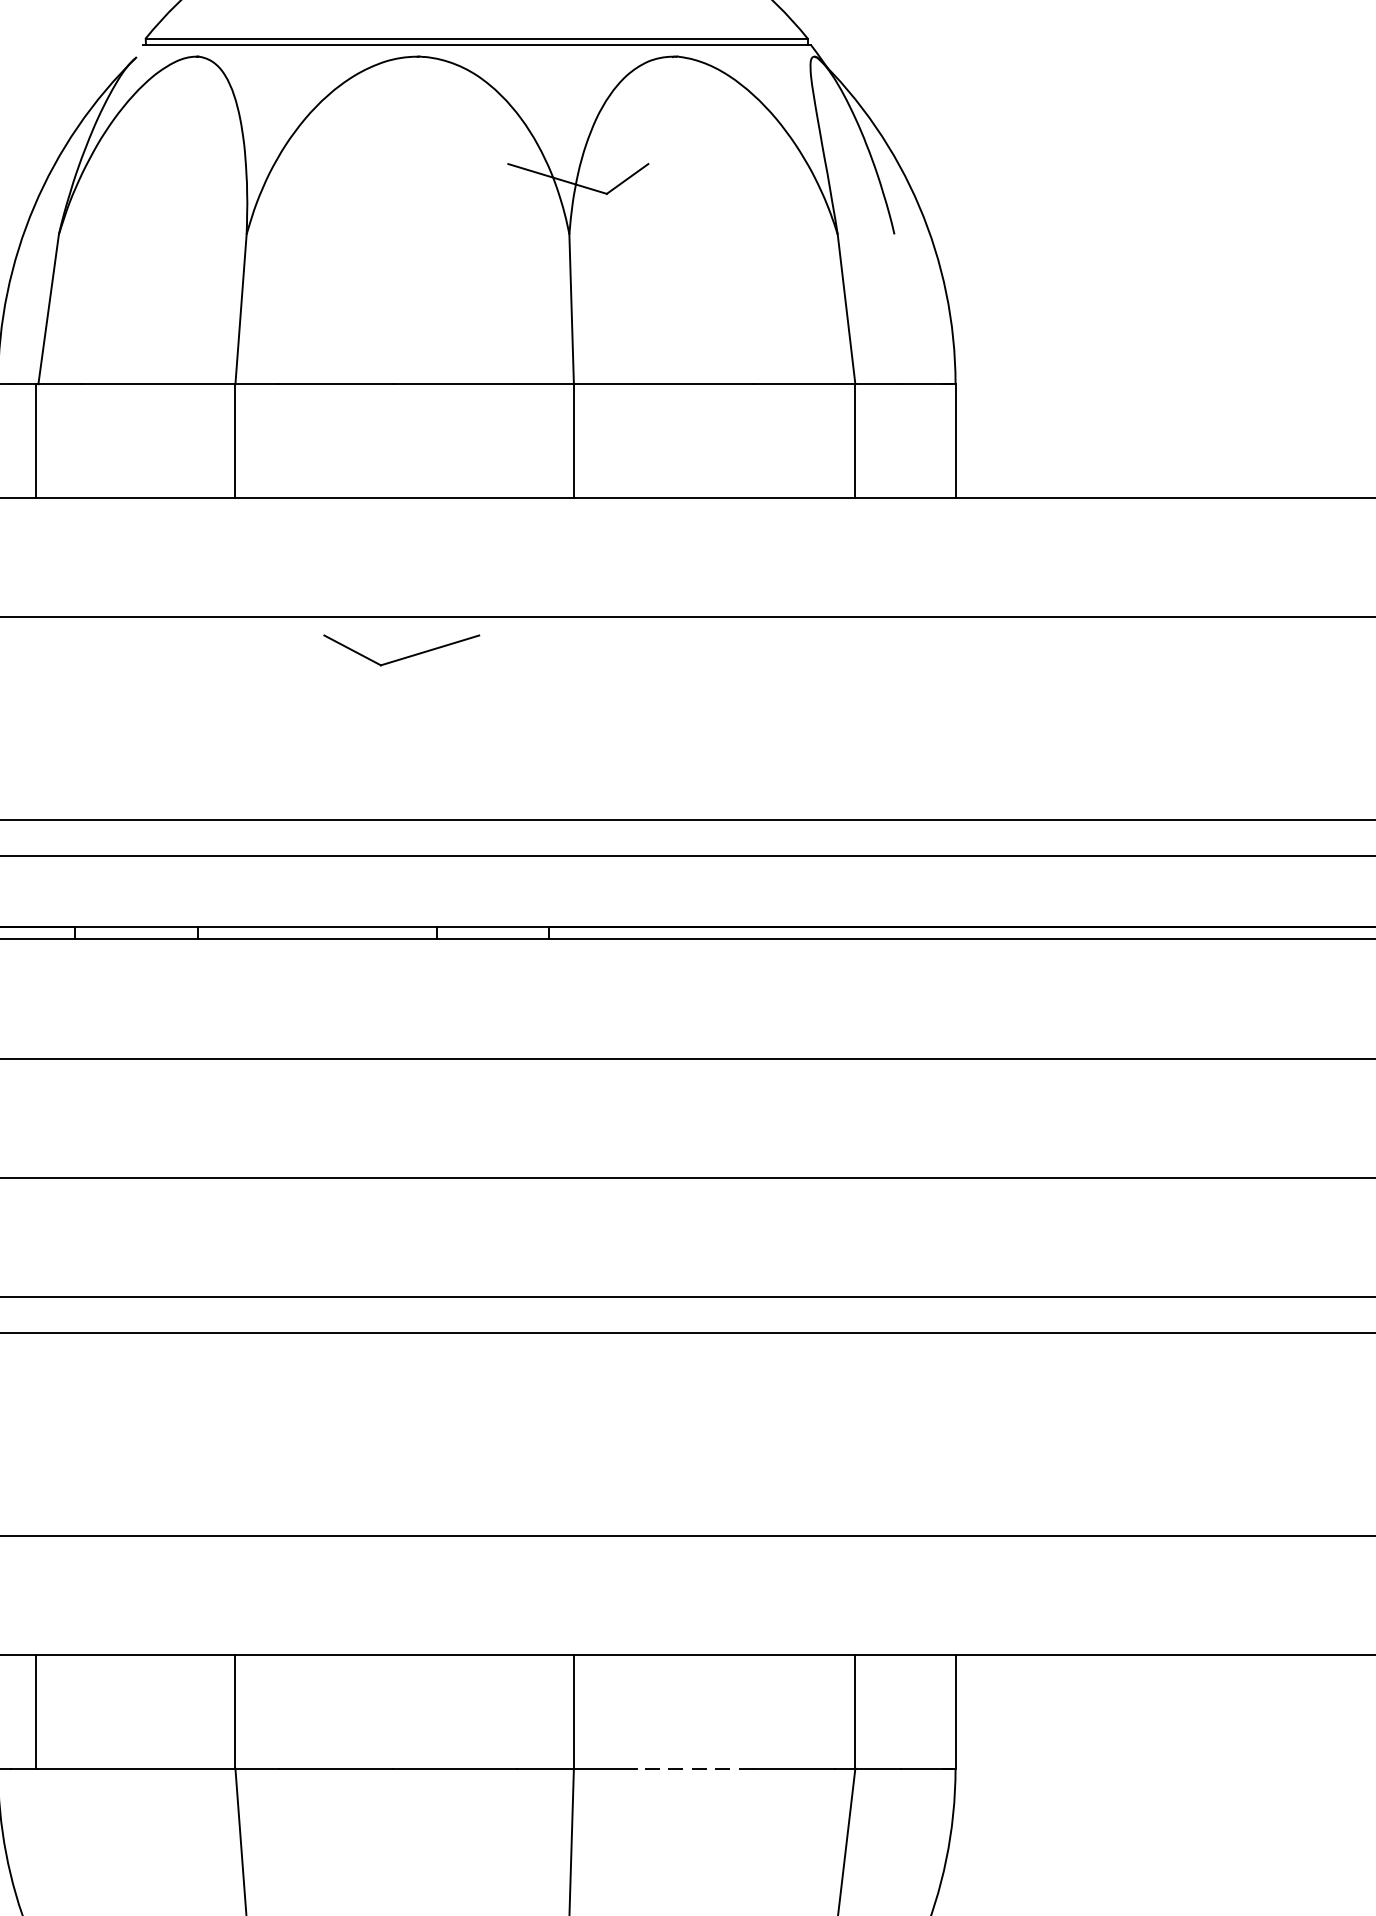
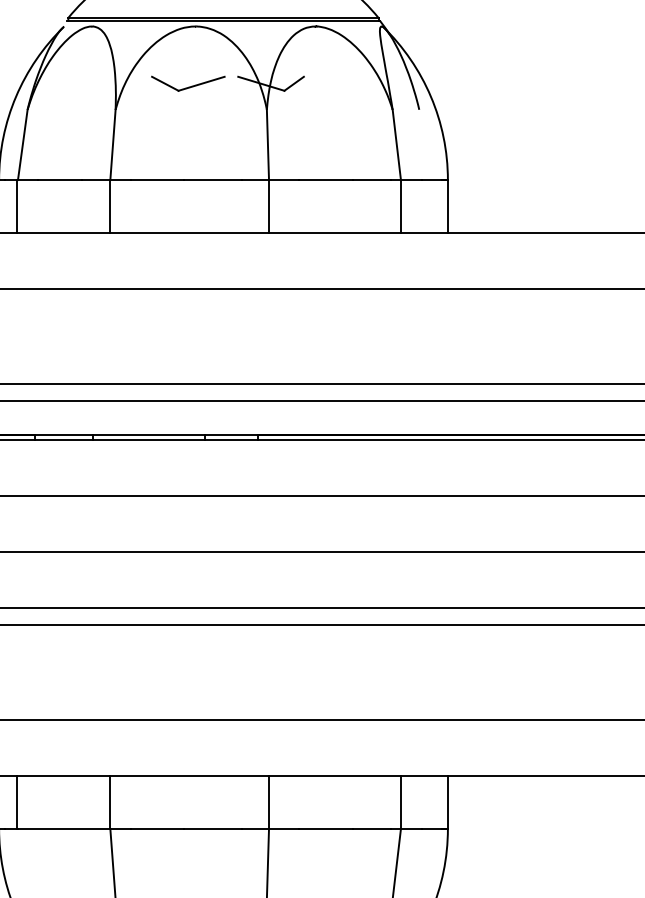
part: (402, 649) -> (188, 83), moved
line: (694, 1767) -> (325, 828), dashed -> solid

